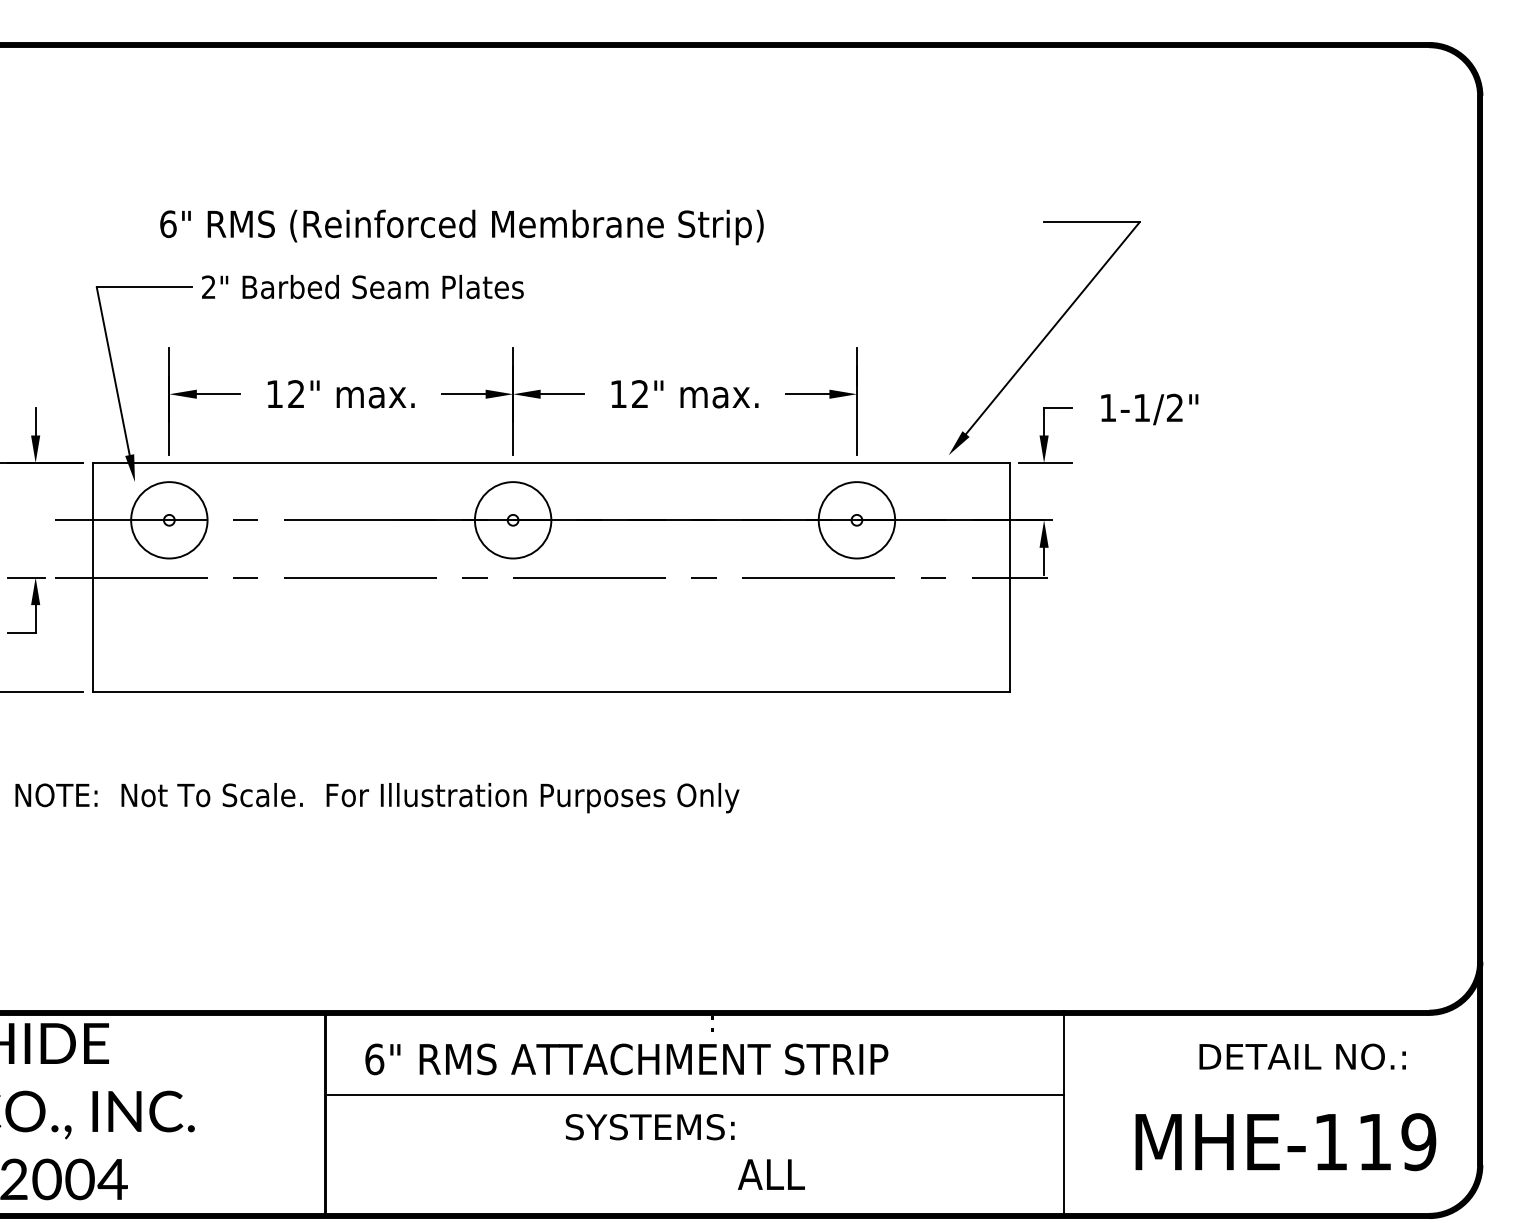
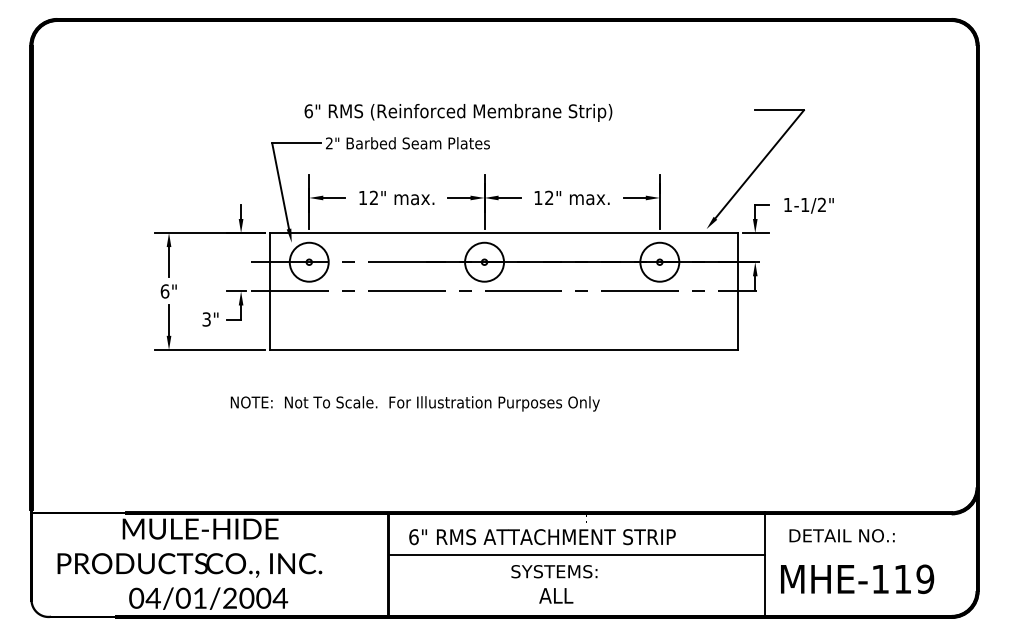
text: (1301, 1056) -> (841, 535), moved
text: (1285, 1140) -> (857, 578), moved
text: (771, 1173) -> (556, 595), moved

